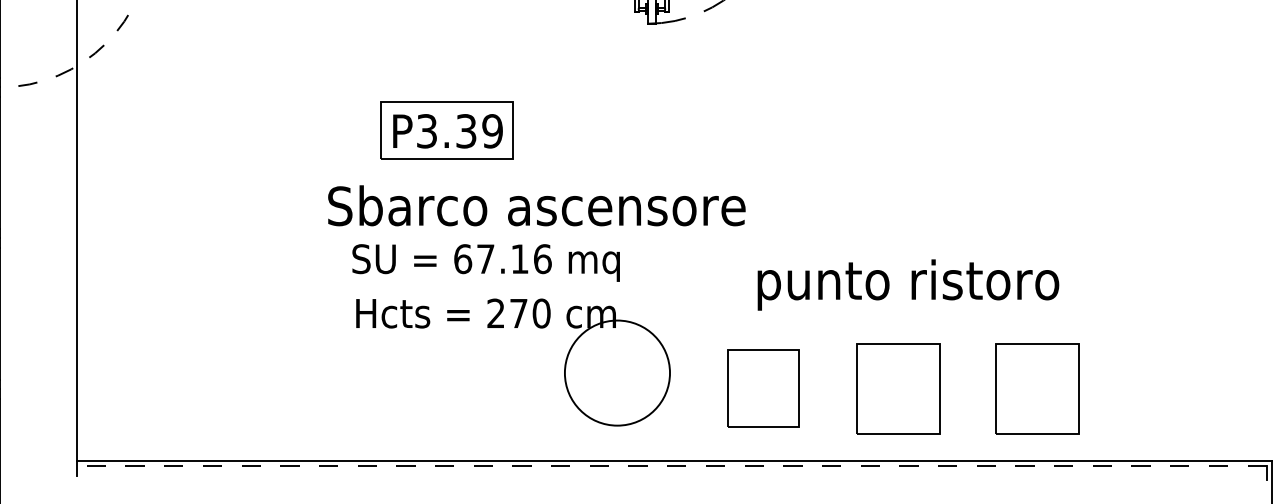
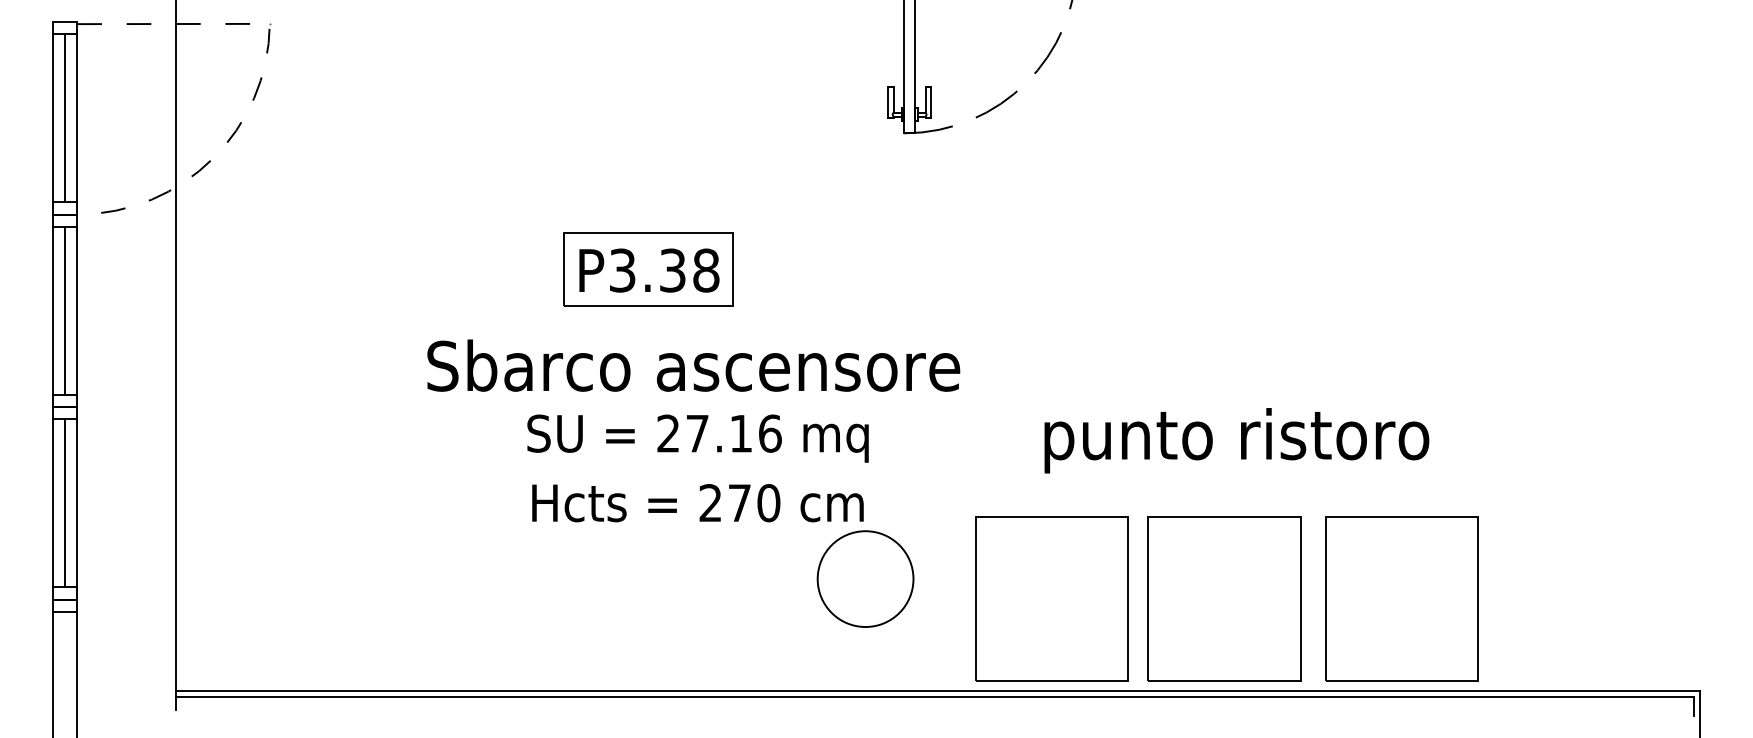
text: (492, 131) -> (706, 270), P3.39 -> P3.38
text: (536, 205) -> (693, 365), moved
text: (462, 258) -> (668, 433), 67.16 -> 27.16
text: (908, 284) -> (1236, 440), moved
circle: (617, 373) -> (865, 579), size x0.71
part: (763, 388) -> (1051, 598), size x1.67
part: (898, 388) -> (1224, 598), size x1.43
part: (1037, 388) -> (1401, 598), size x1.43
line: (671, 465) -> (934, 697), dashed -> solid

